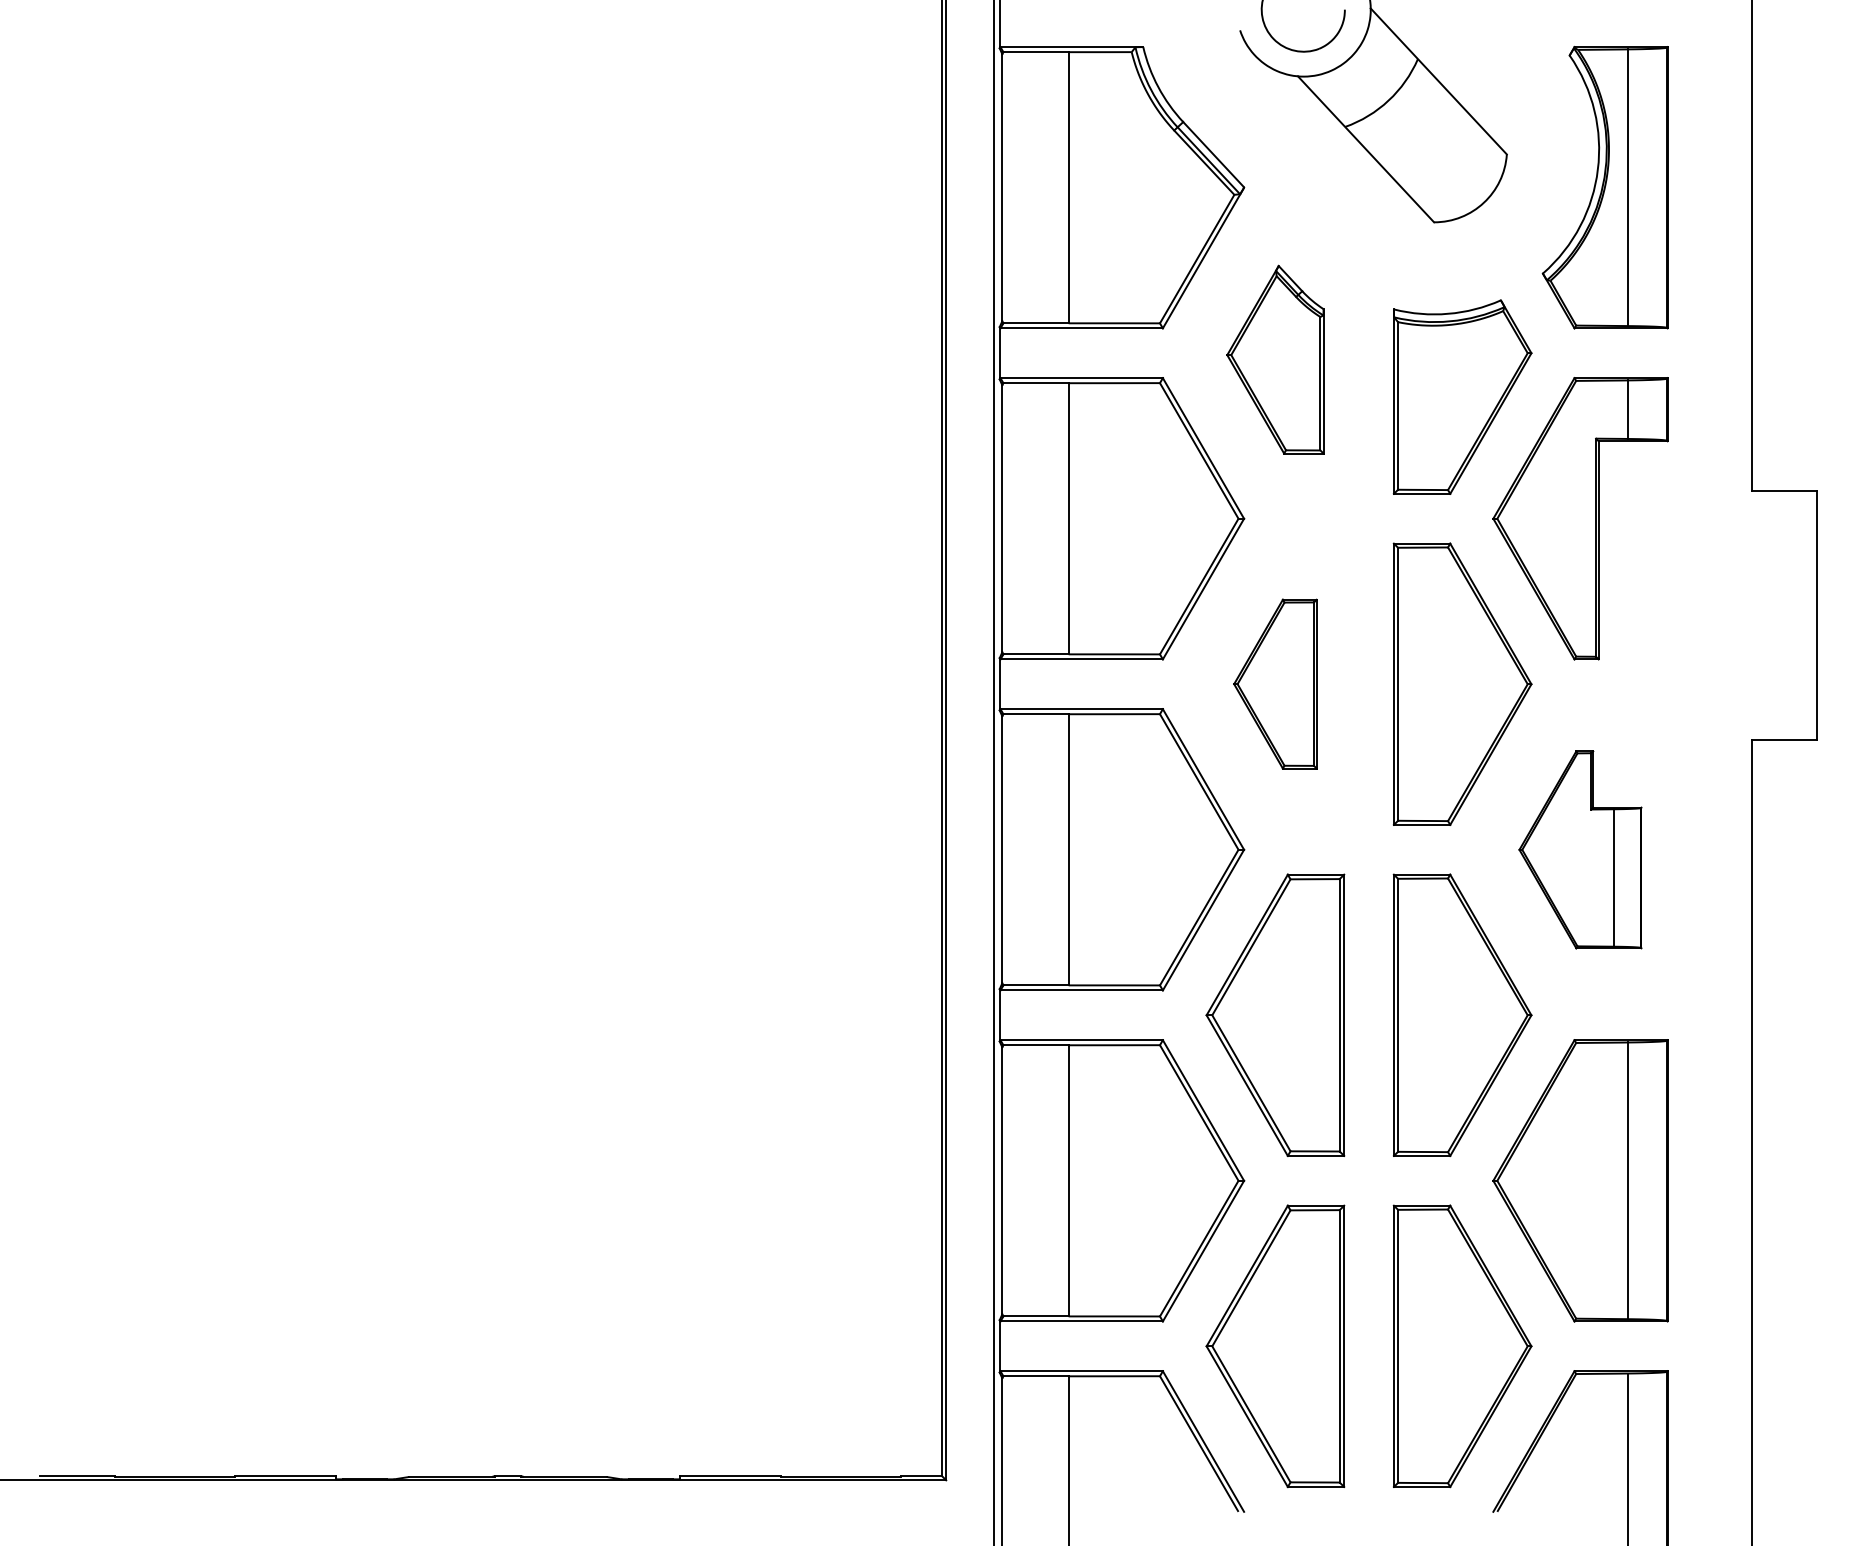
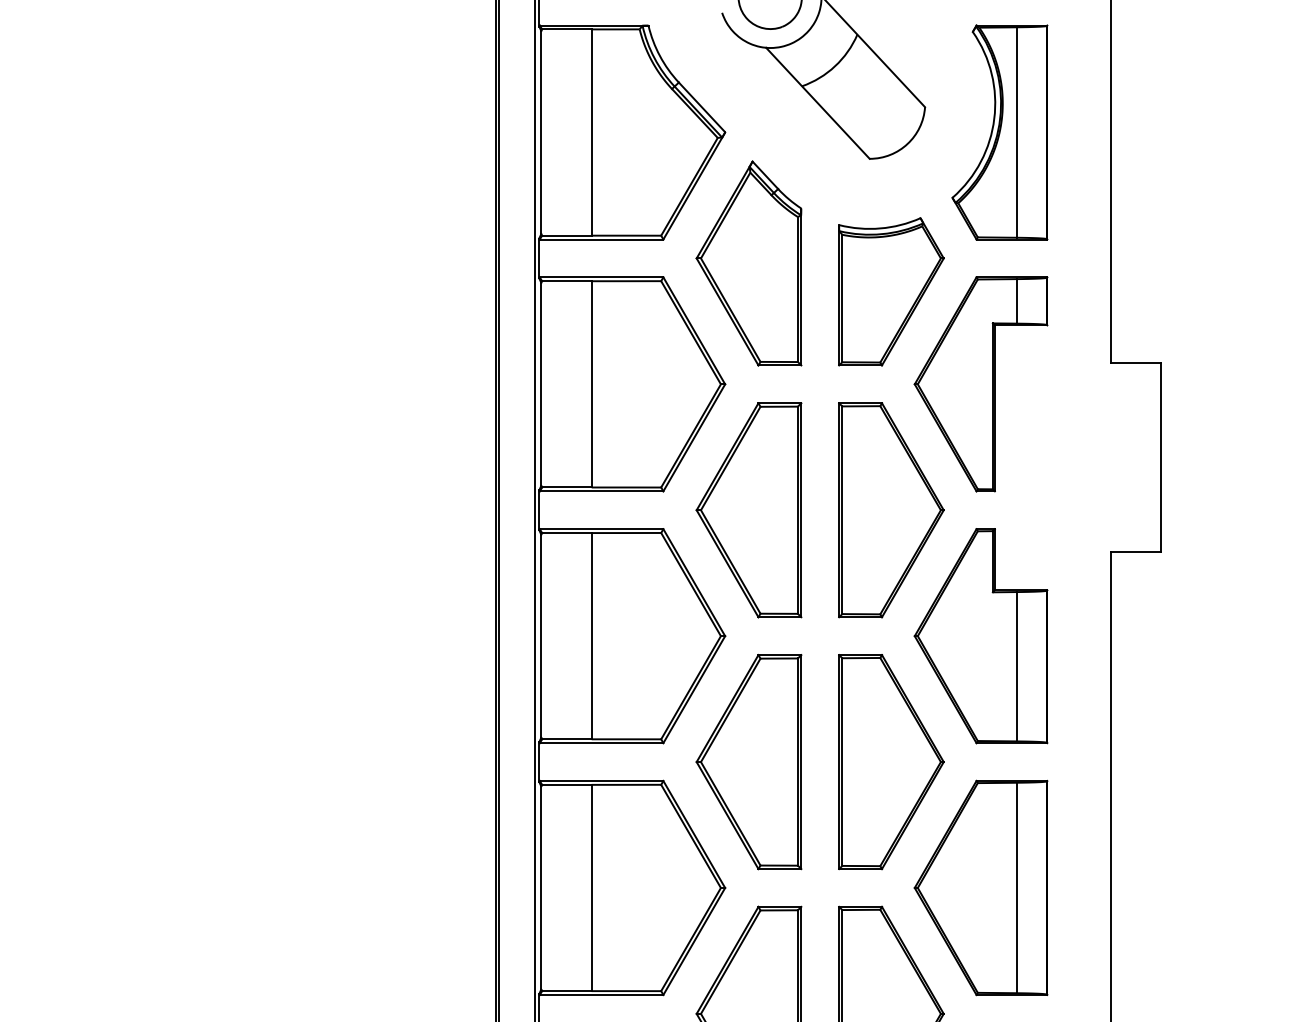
part: (1275, 359) -> (749, 263), size x1.43
part: (1275, 683) -> (749, 509), size x1.67
part: (1580, 849) -> (981, 635), size x1.43

